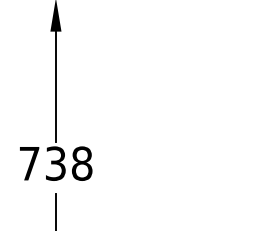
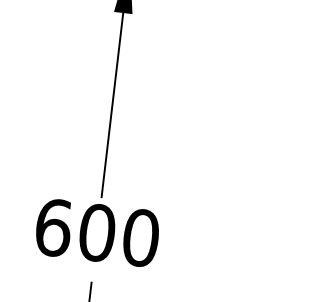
text: (55, 163) -> (96, 232), 738 -> 600

